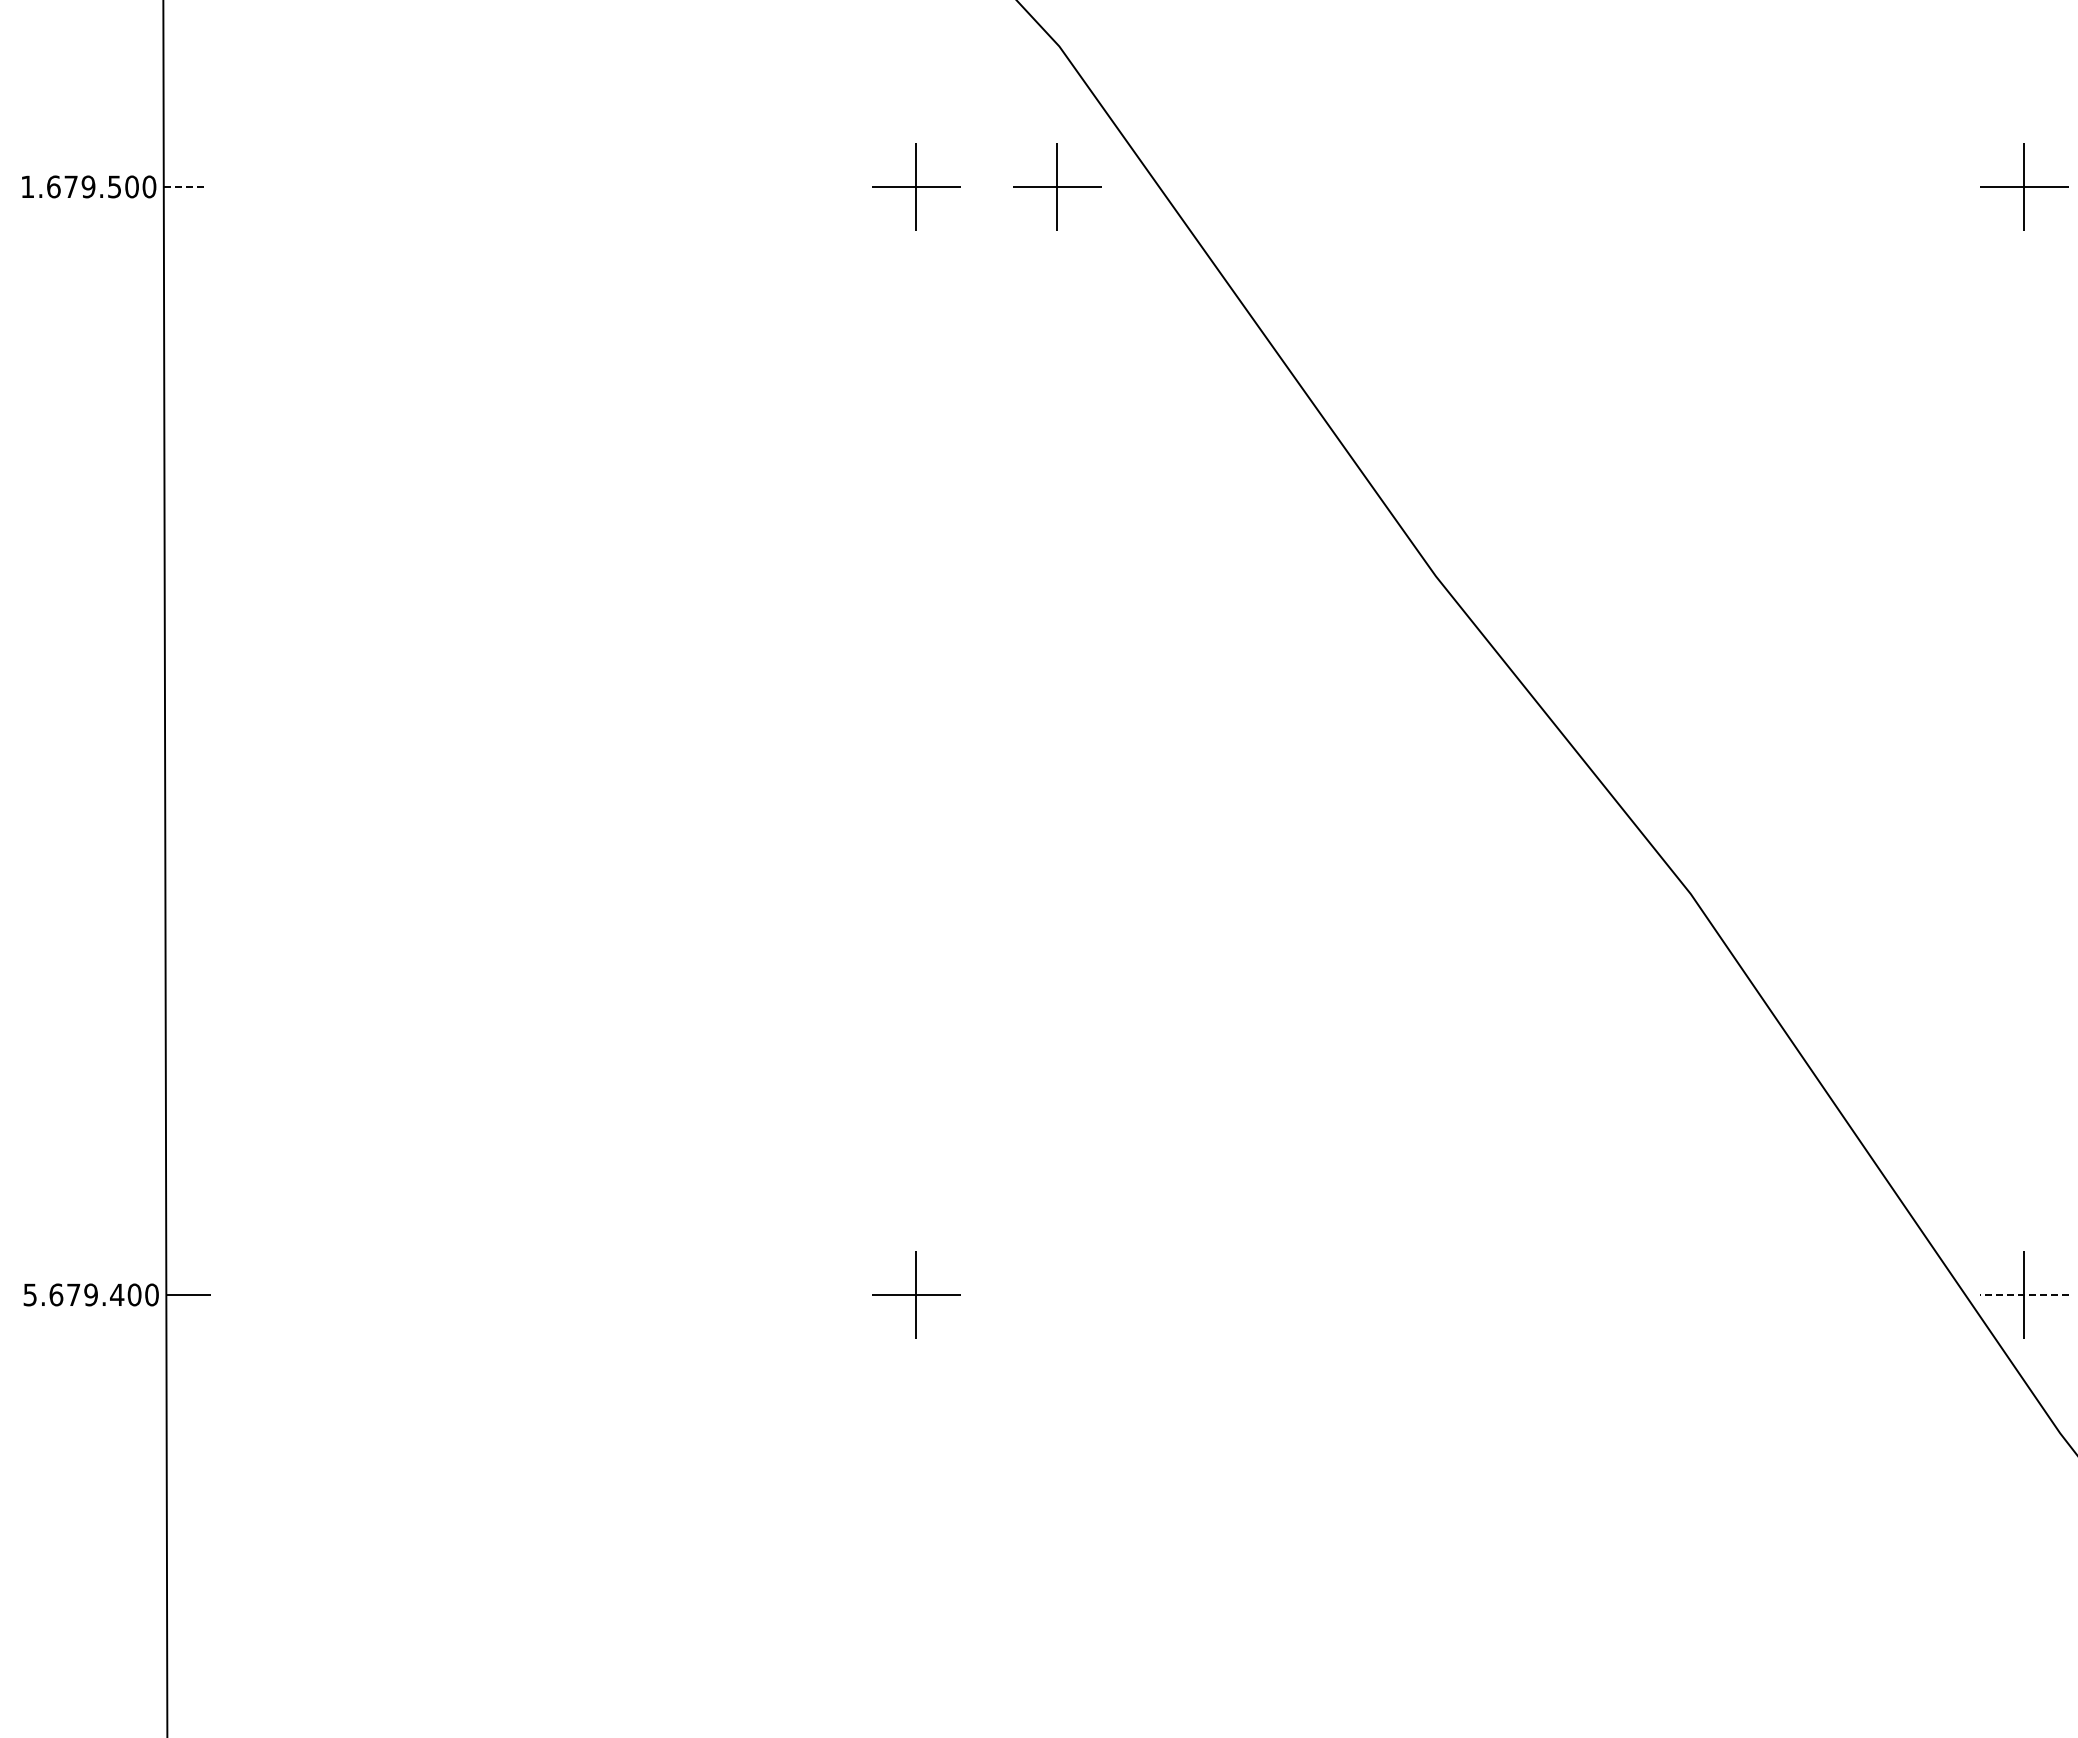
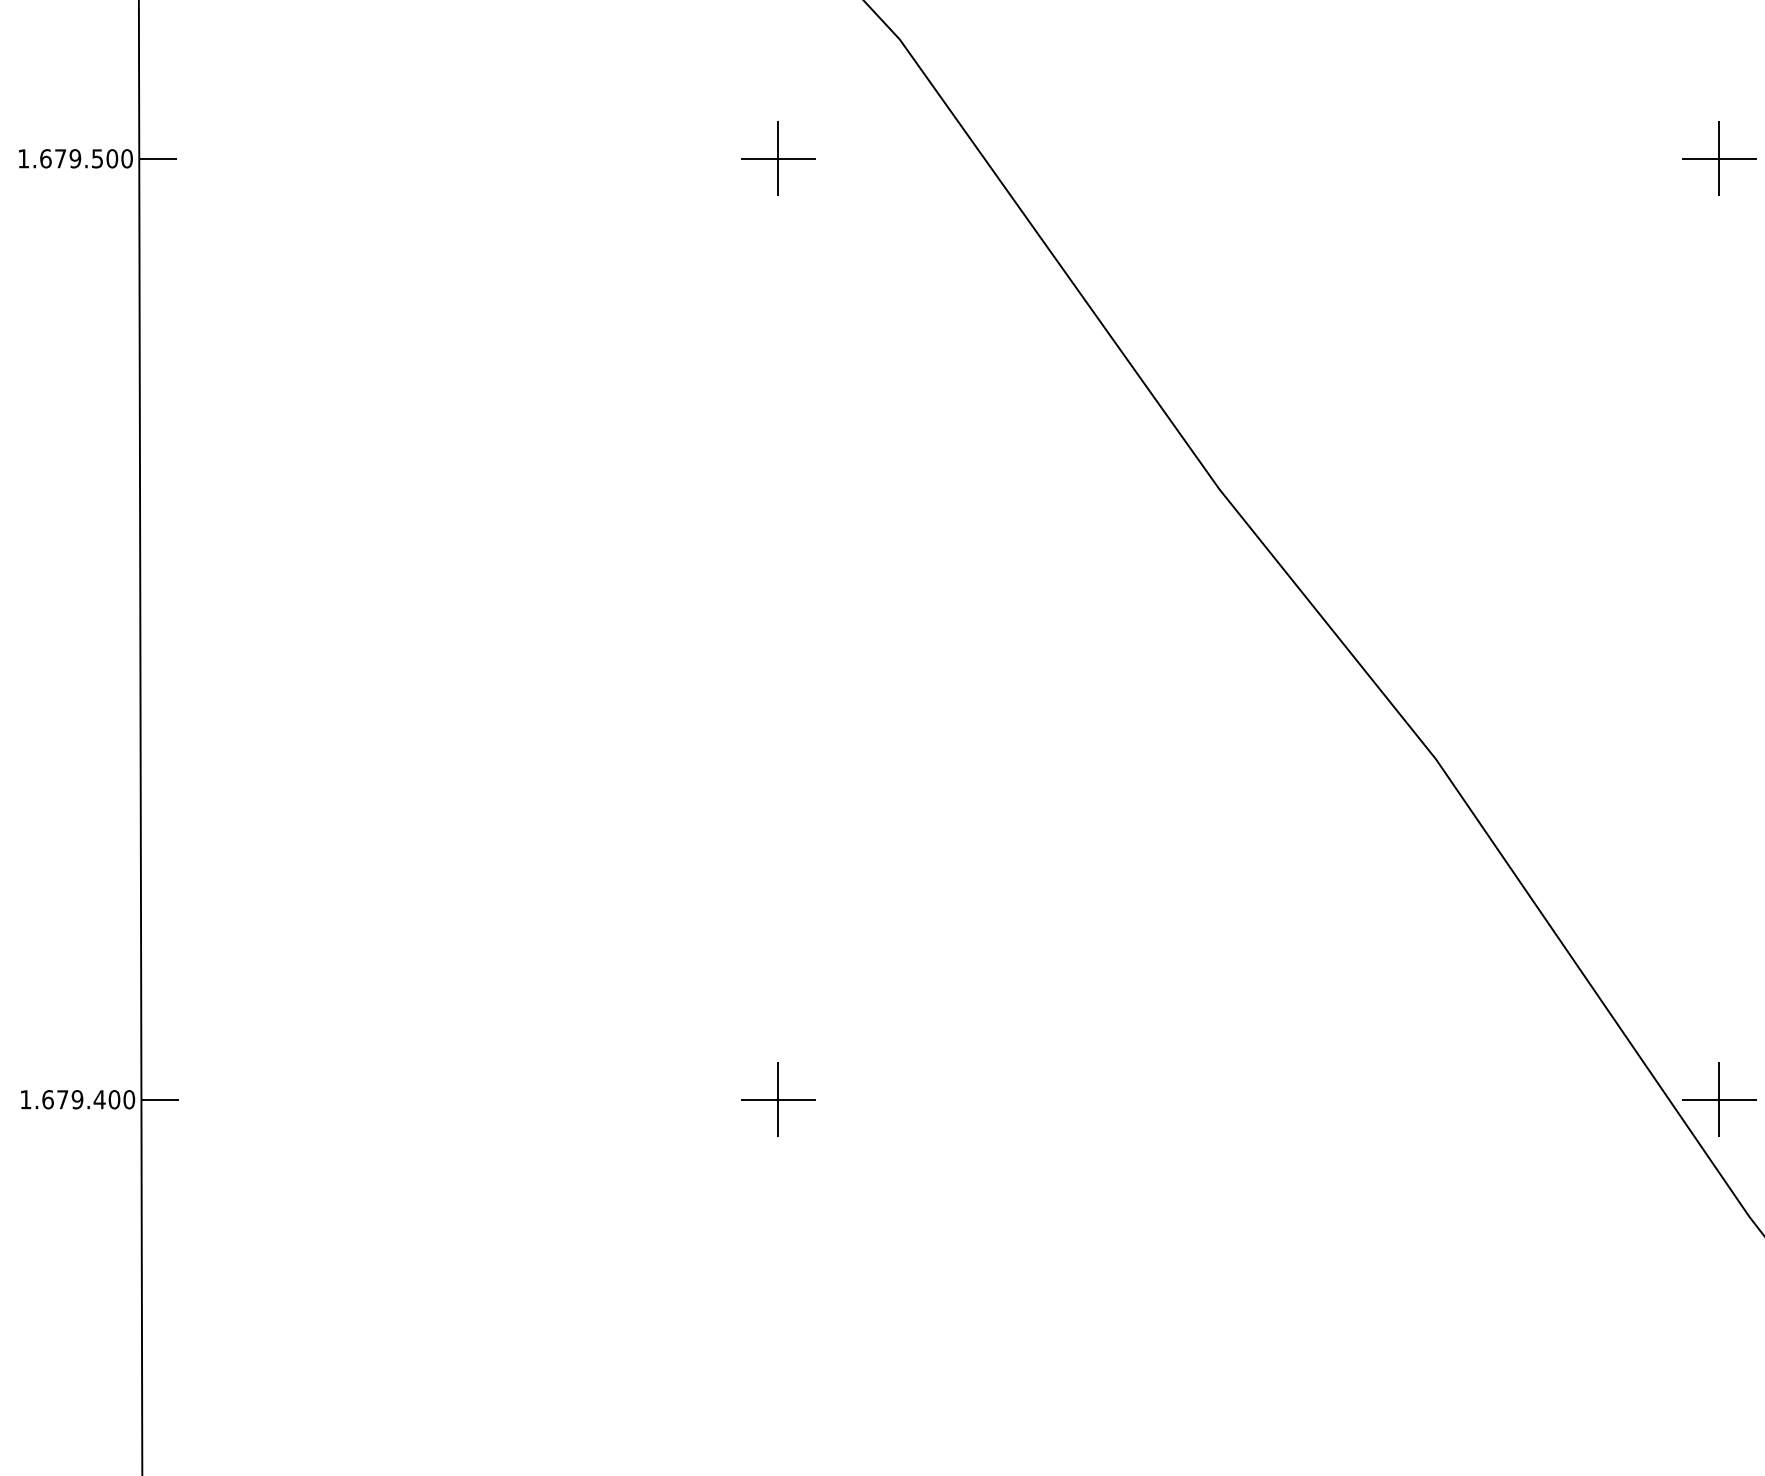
line: (186, 186) -> (158, 158), dashed -> solid
part: (1057, 186) -> (898, 158), removed
text: (29, 1294) -> (25, 1099), 5.679.400 -> 1.679.400
line: (2023, 1294) -> (1718, 1099), dashed -> solid

